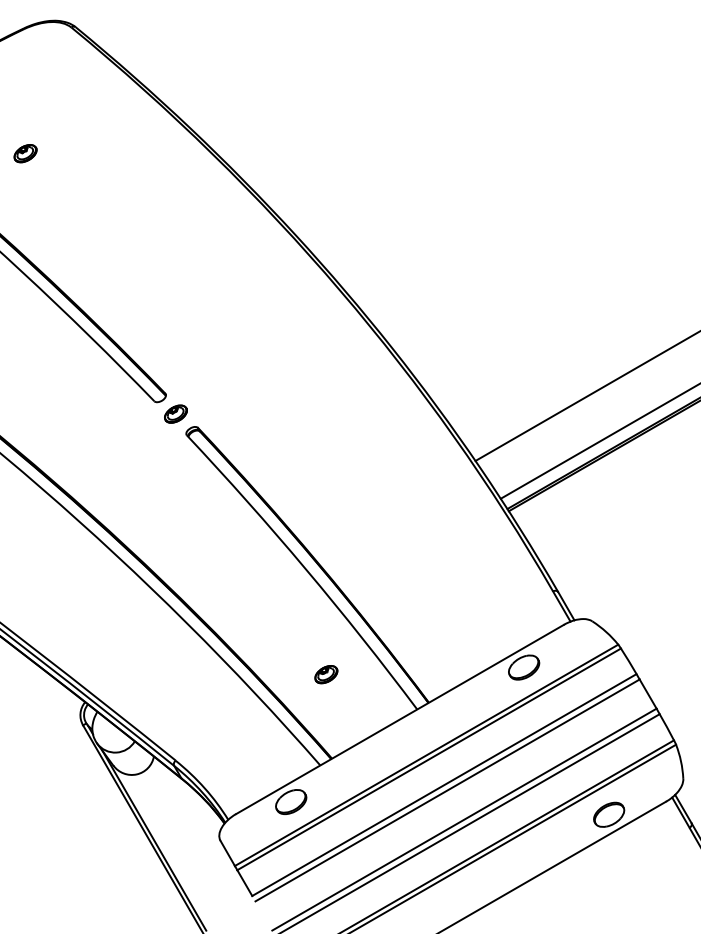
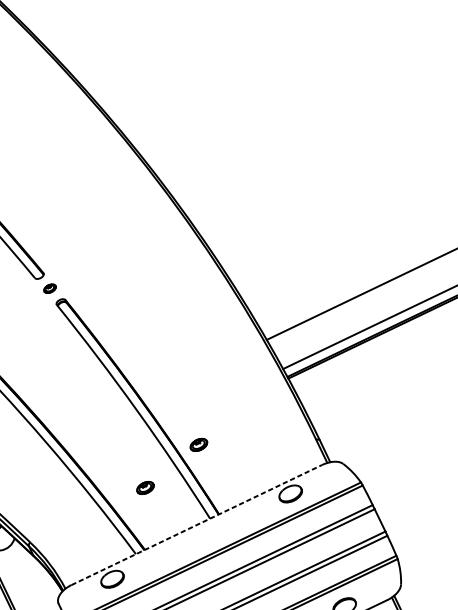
part: (175, 413) -> (49, 288), size x0.7
part: (394, 610) -> (199, 444), added
line: (400, 719) -> (197, 525), solid -> dashed

